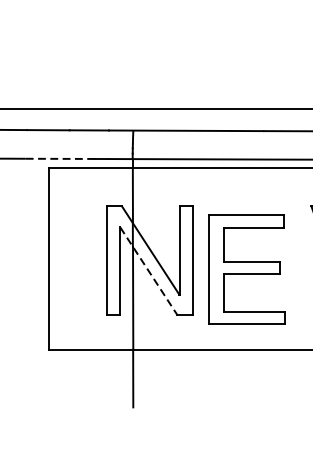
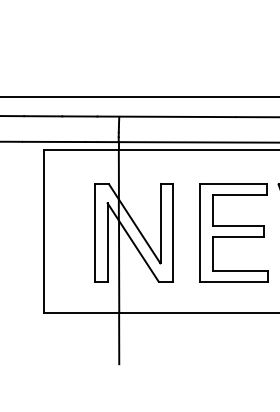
line: (60, 158) -> (54, 141), dashed -> solid
part: (246, 269) -> (233, 232), moved
line: (149, 271) -> (133, 242), dashed -> solid

